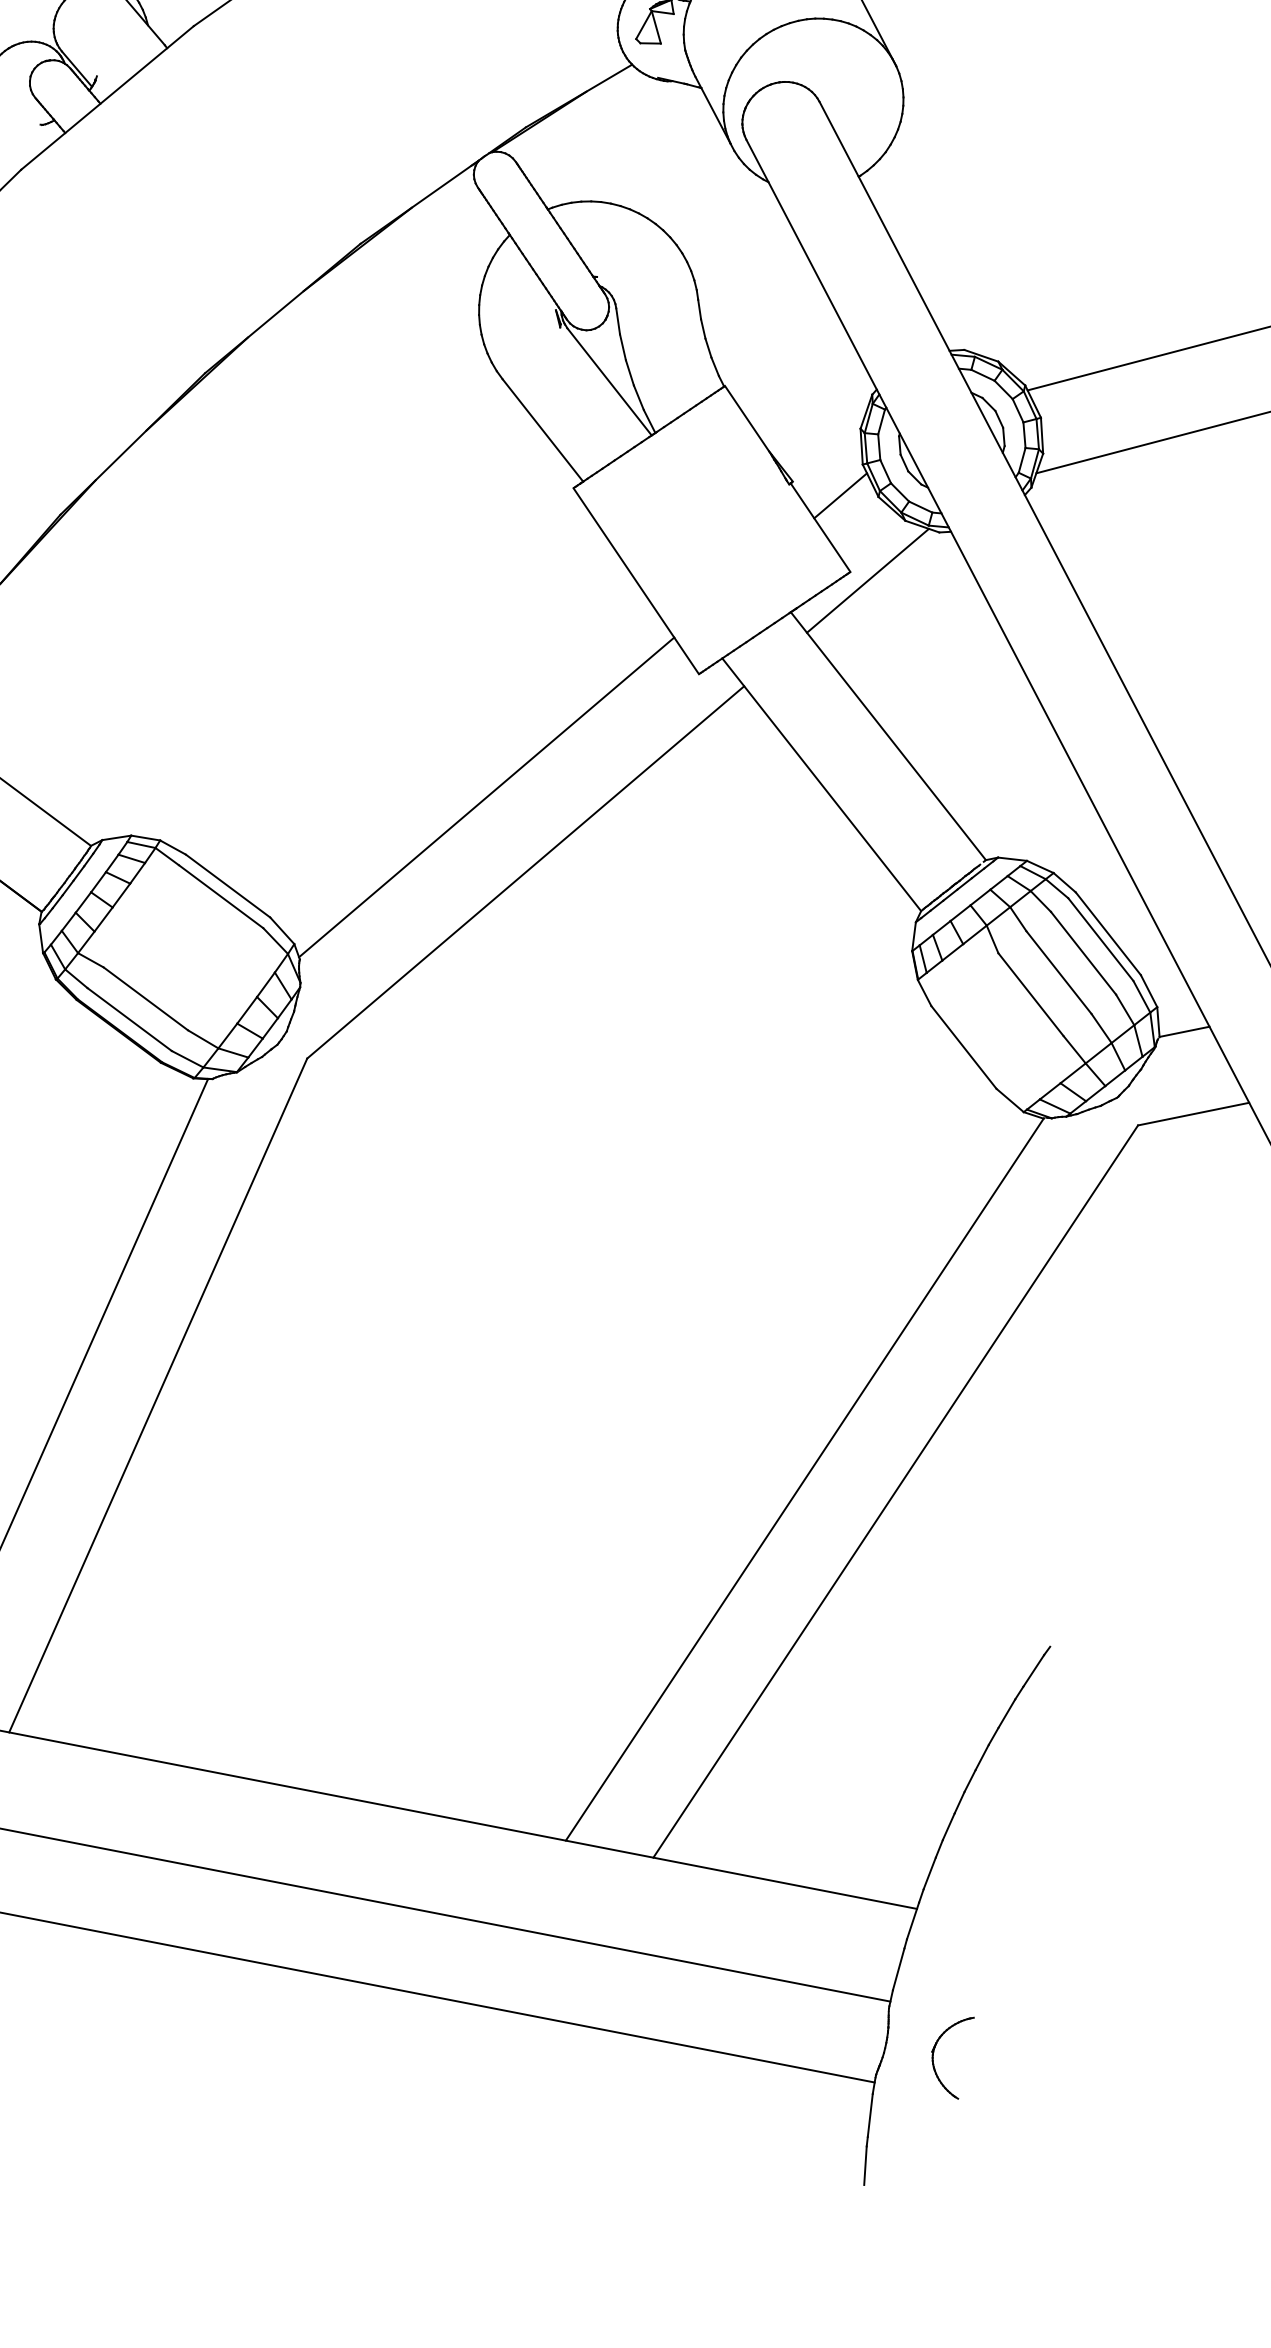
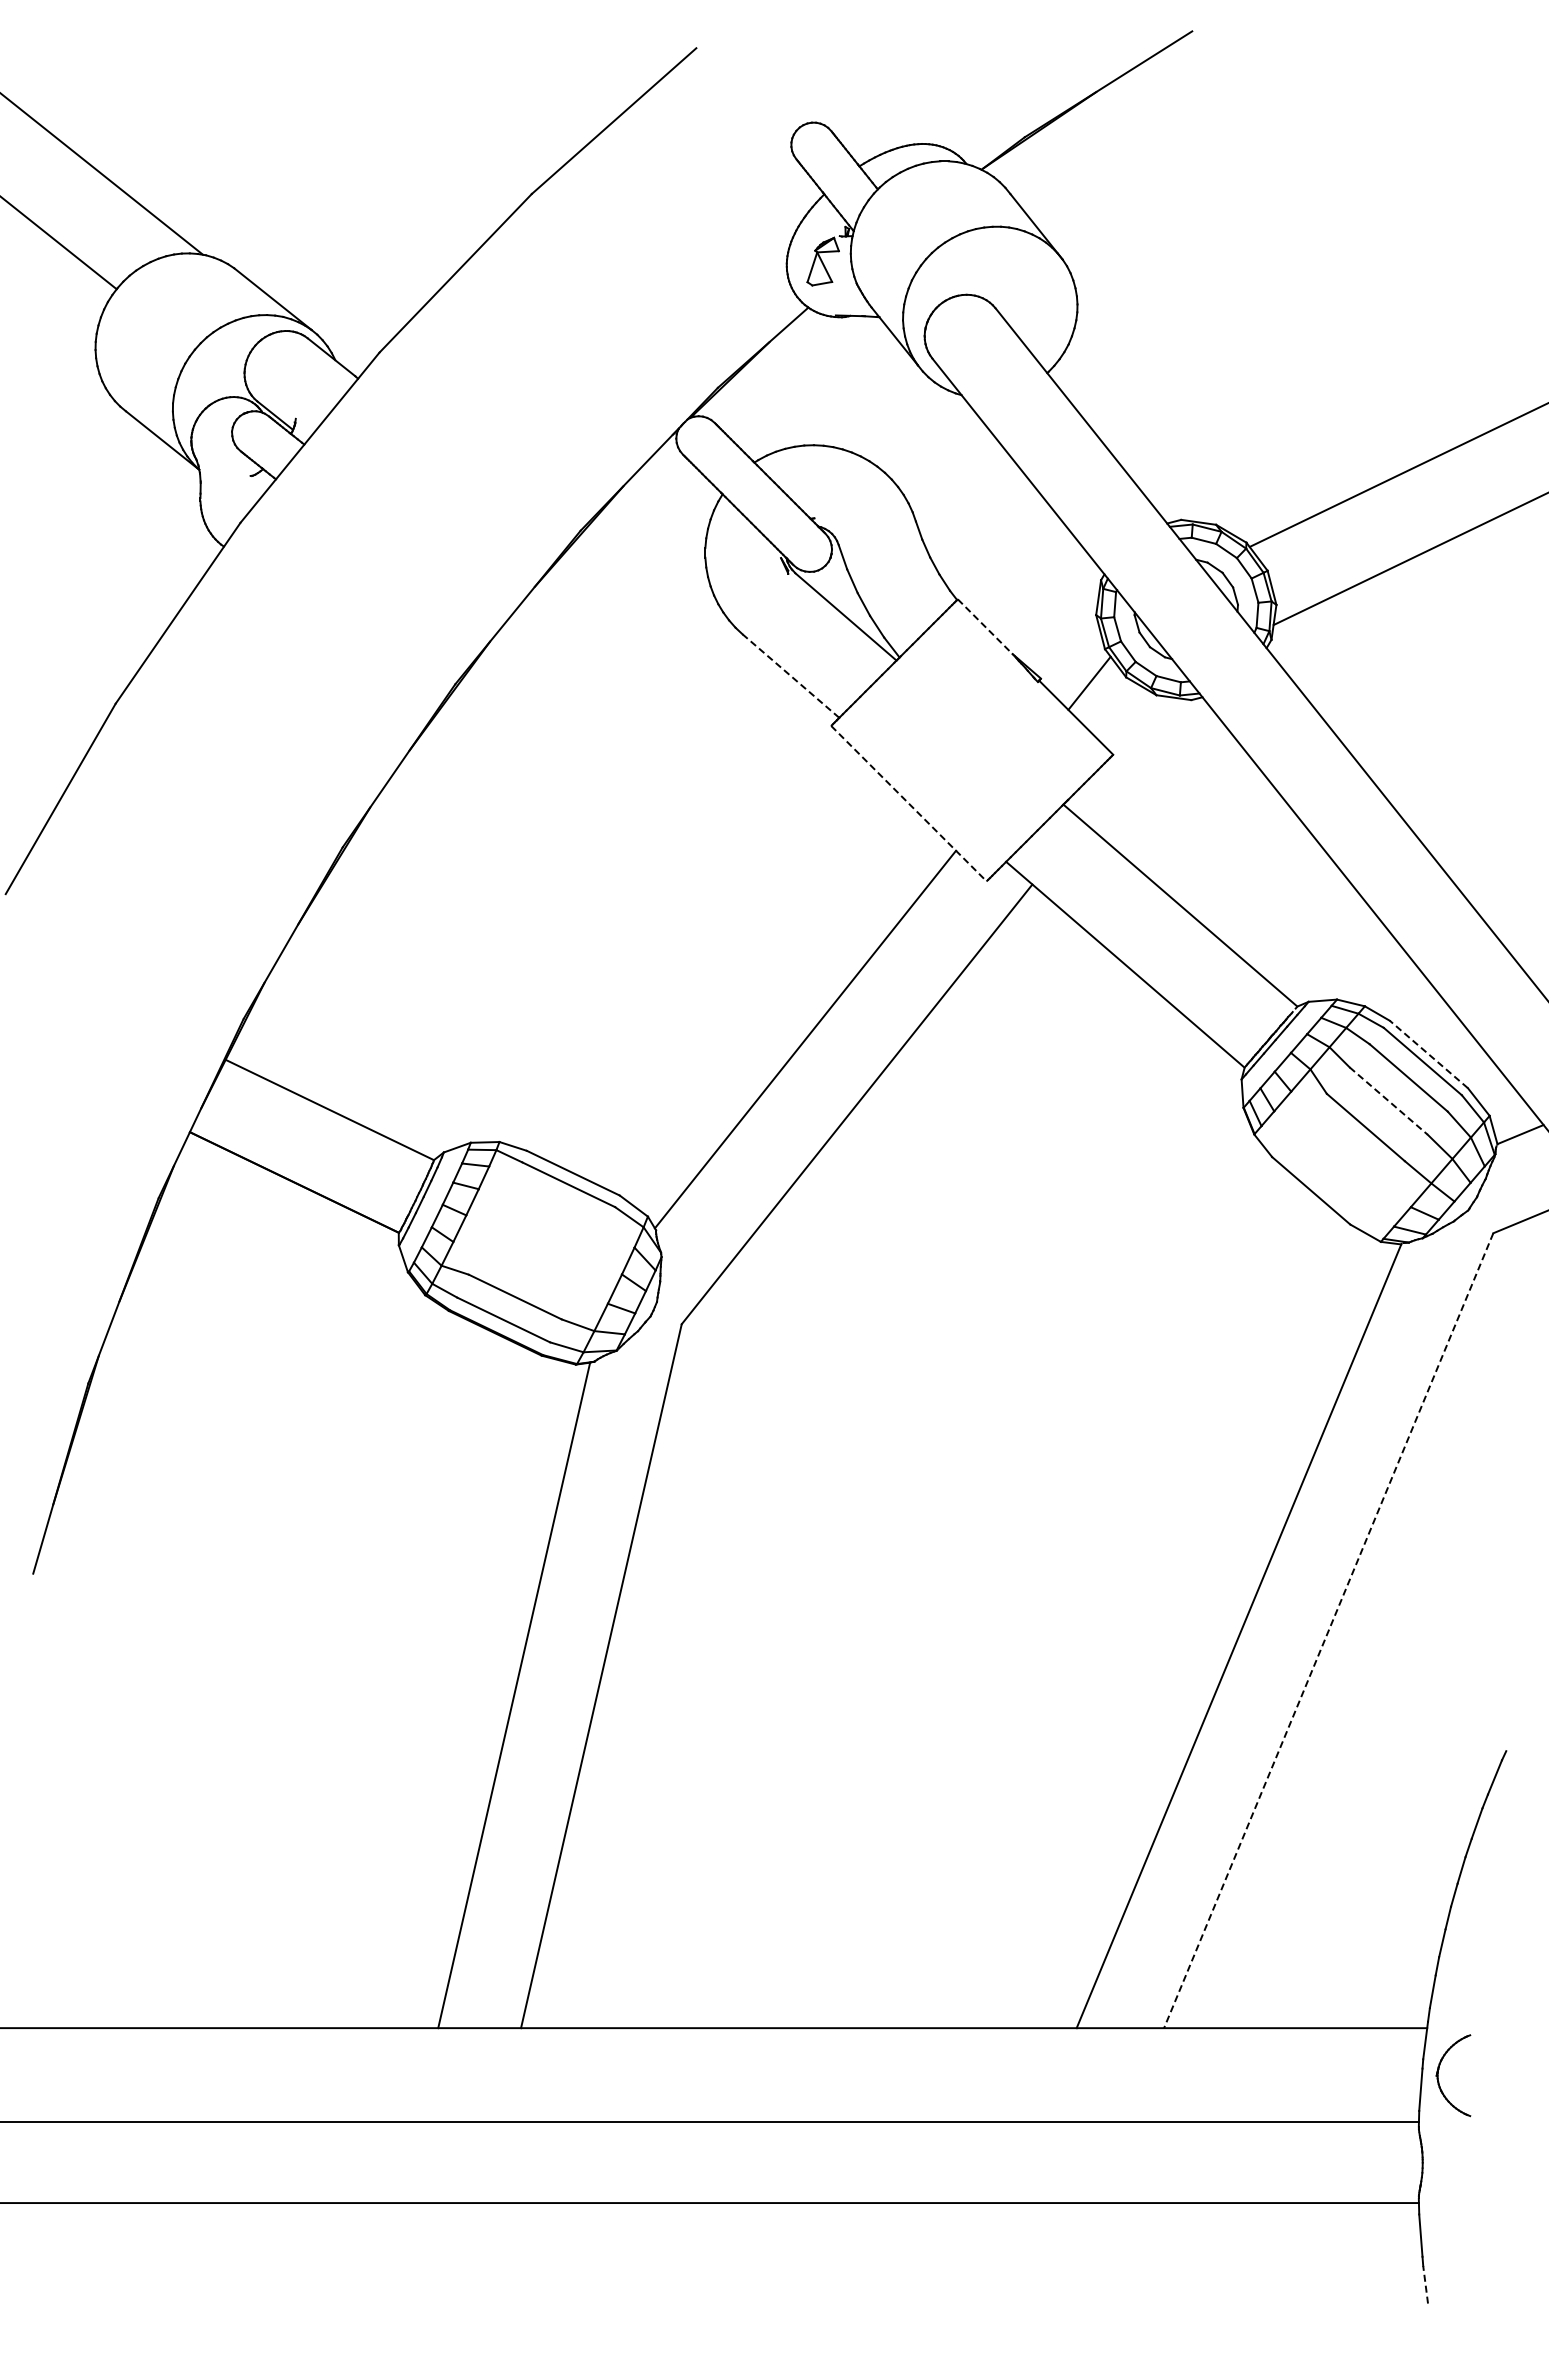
line: (748, 420) -> (986, 628), solid -> dashed
line: (542, 430) -> (790, 676), solid -> dashed
line: (635, 580) -> (908, 803), solid -> dashed
line: (867, 580) -> (1131, 759), removed
line: (1107, 933) -> (1428, 1054), solid -> dashed
line: (1058, 972) -> (1388, 1101), solid -> dashed
line: (895, 1492) -> (1328, 1631), solid -> dashed
part: (934, 2051) -> (1438, 2075), moved
line: (865, 2165) -> (1425, 2284), solid -> dashed

